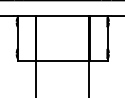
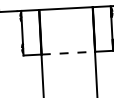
line: (62, 60) -> (68, 53), solid -> dashed

